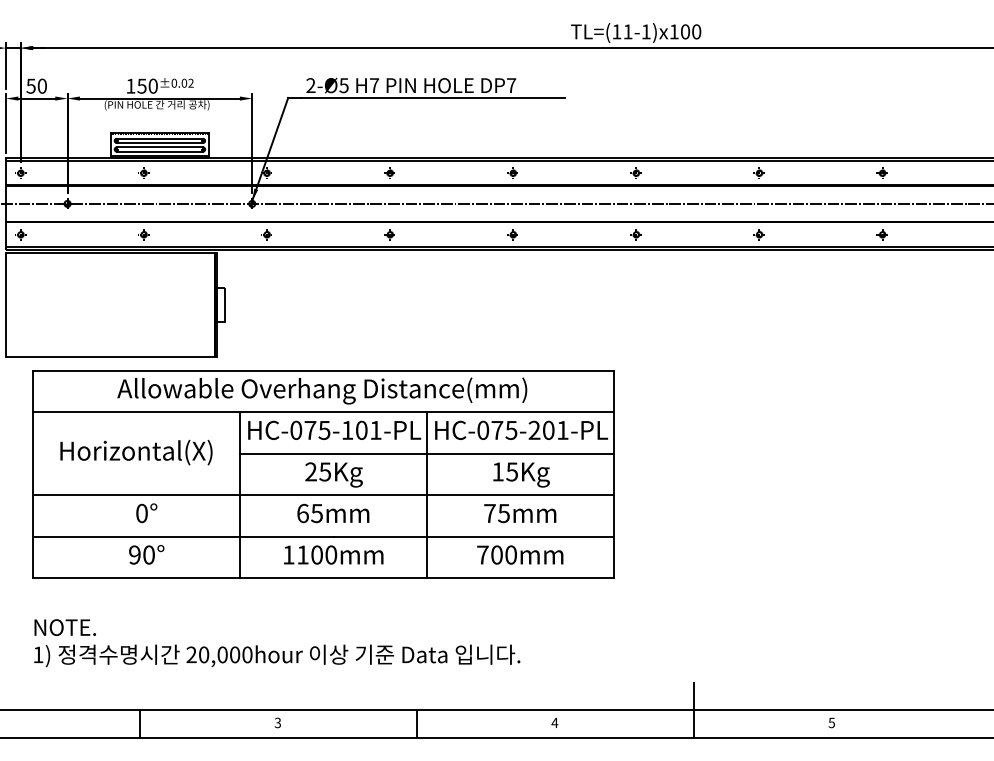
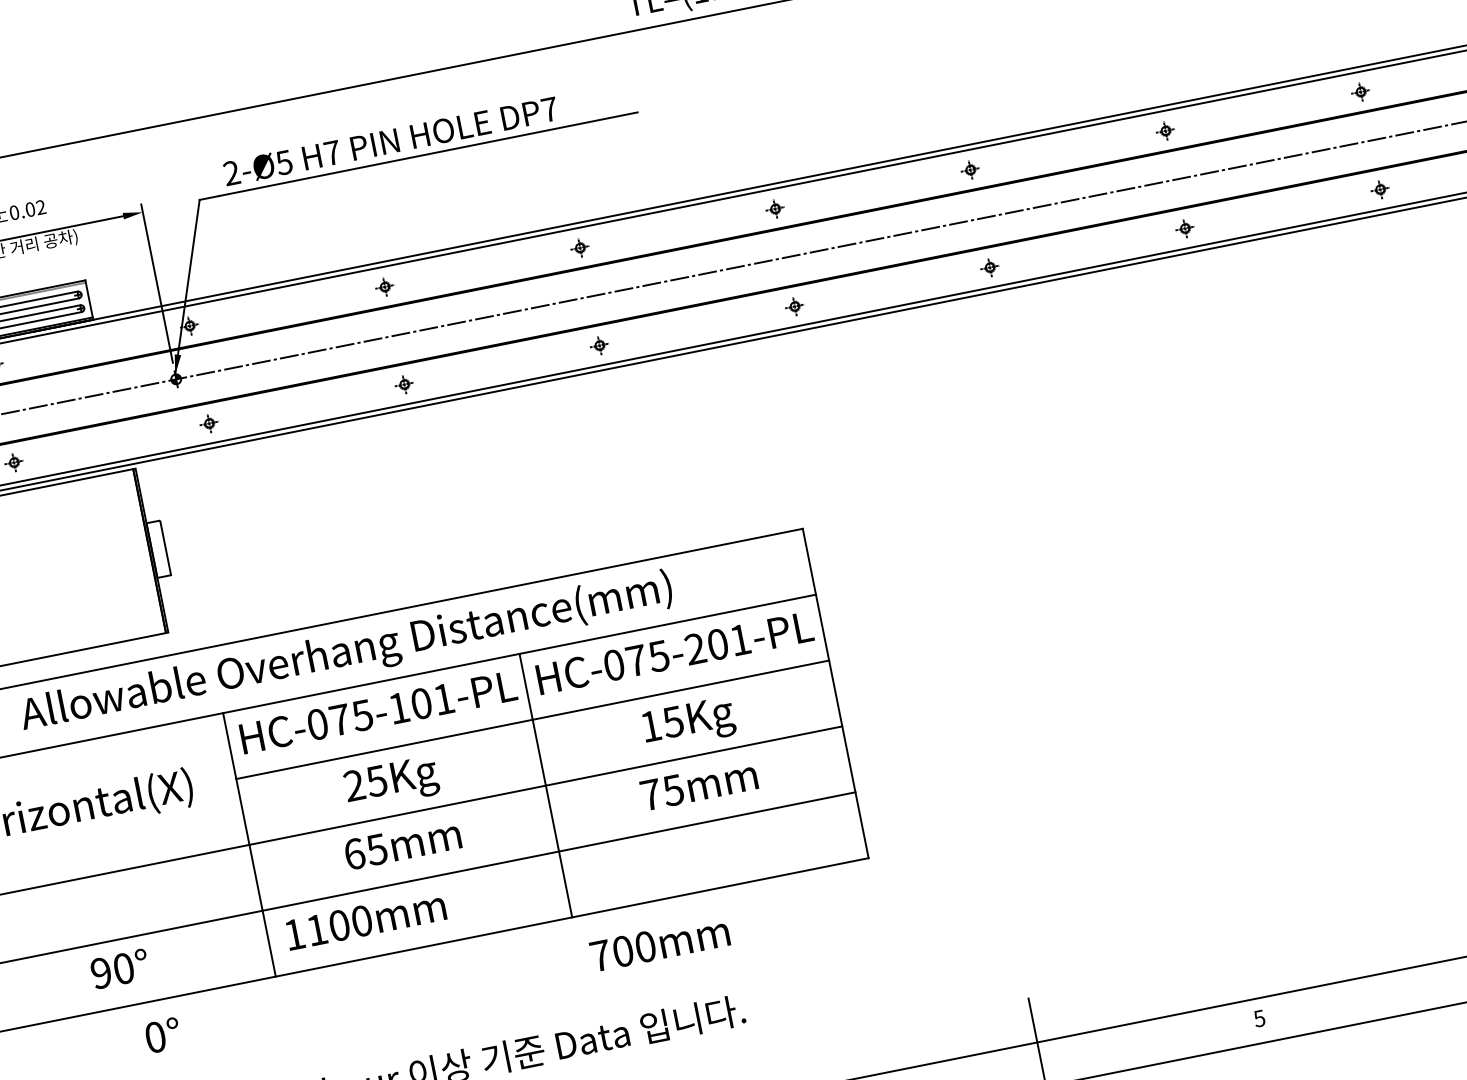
text: (146, 513) -> (162, 1035), moved
text: (333, 554) -> (365, 919), moved
text: (520, 554) -> (660, 943), moved

